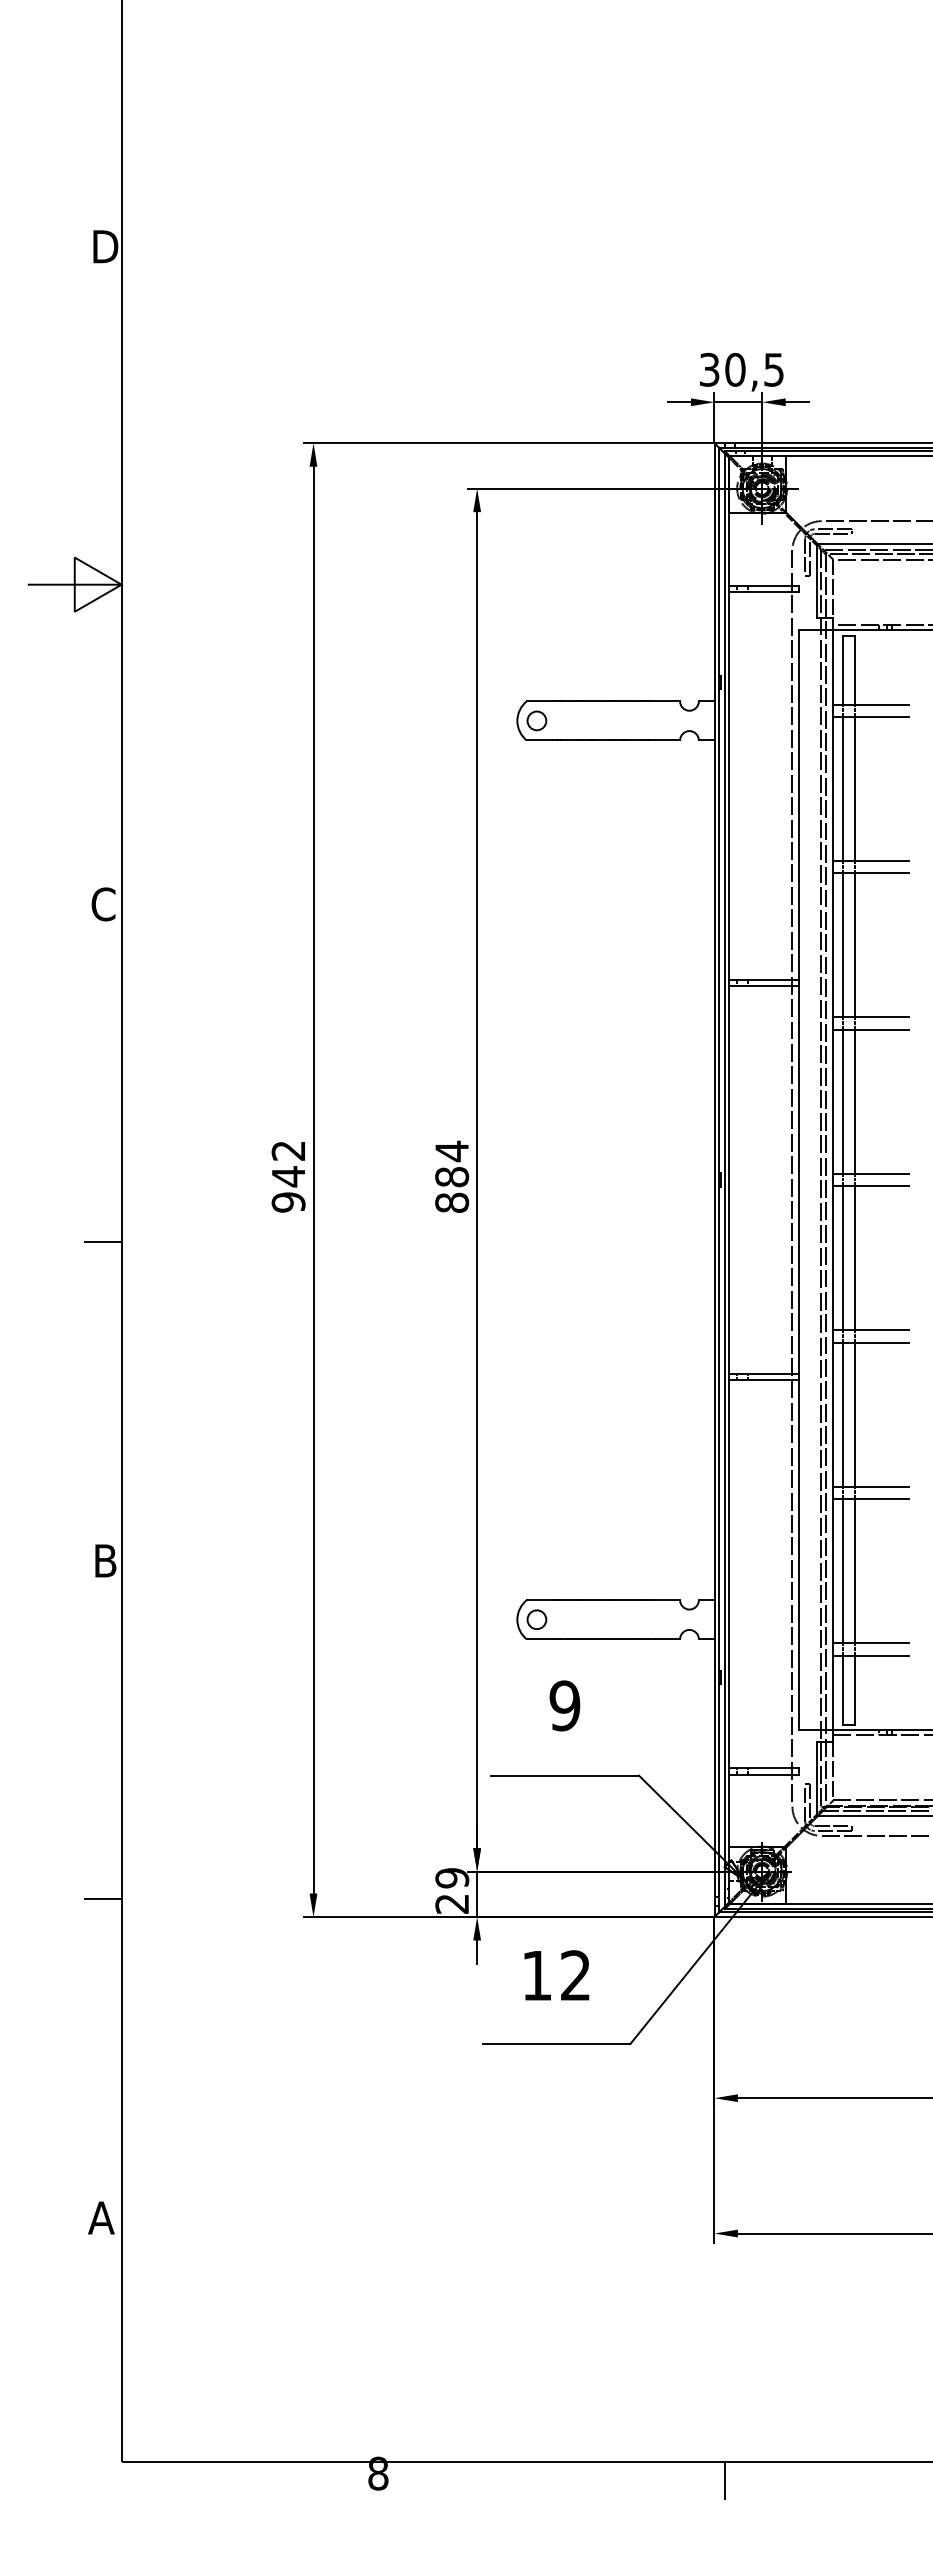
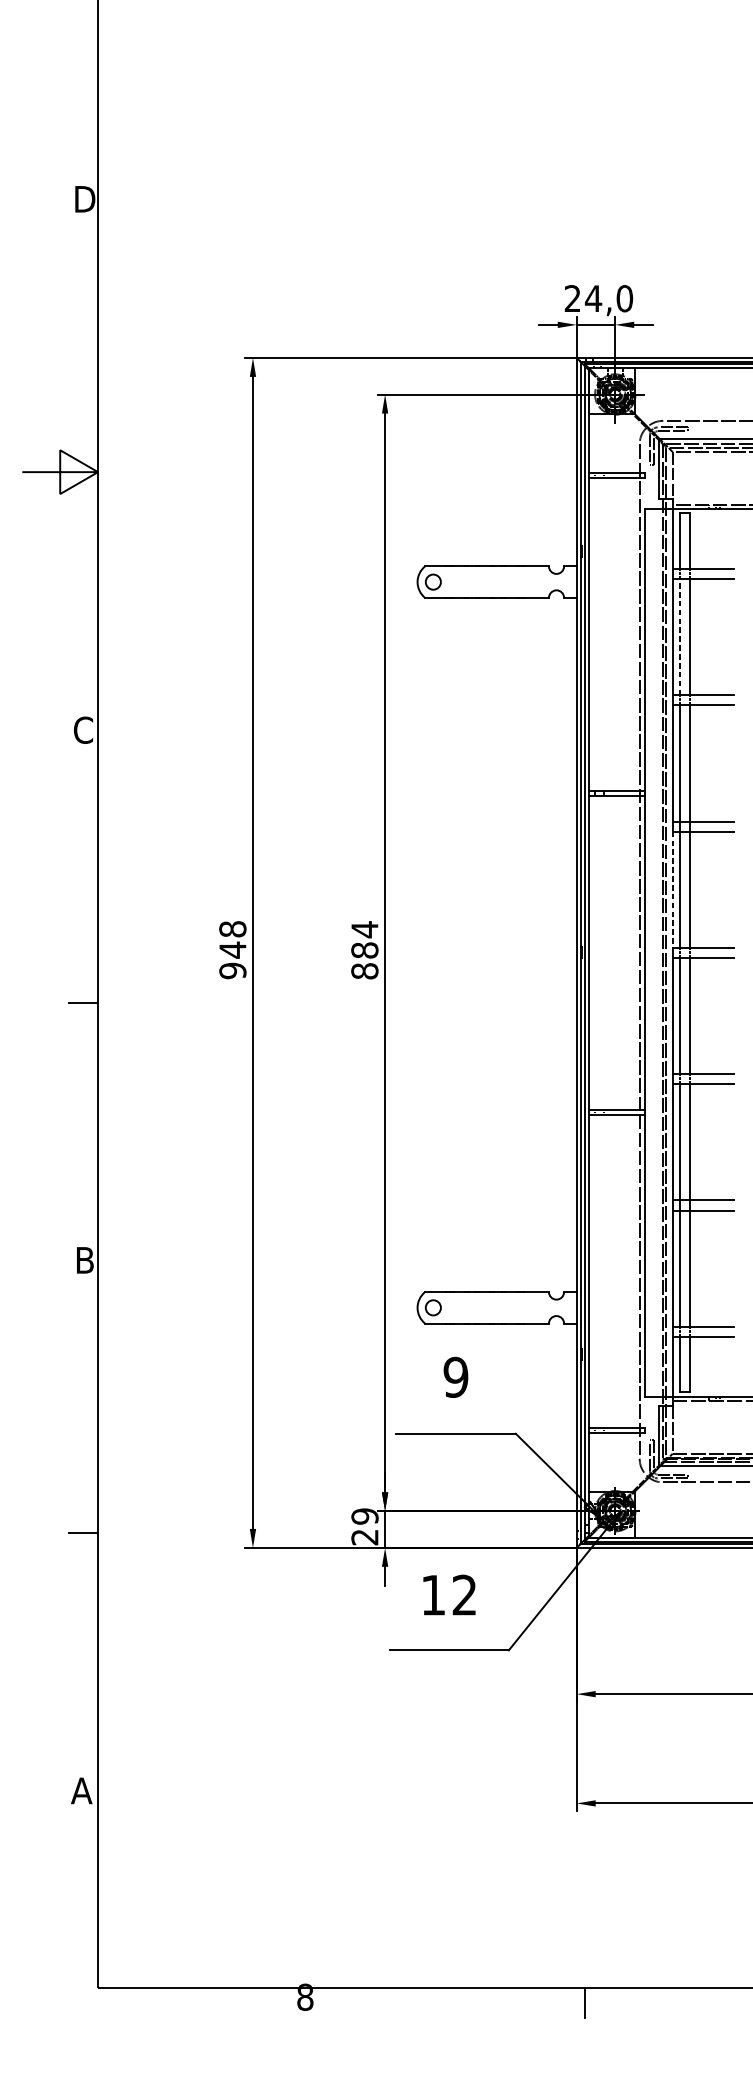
text: (741, 369) -> (598, 298), 30,5 -> 24,0
line: (842, 788) -> (680, 636), solid -> dashed
line: (833, 1101) -> (672, 889), solid -> dashed
text: (288, 1150) -> (232, 928), 942 -> 948

